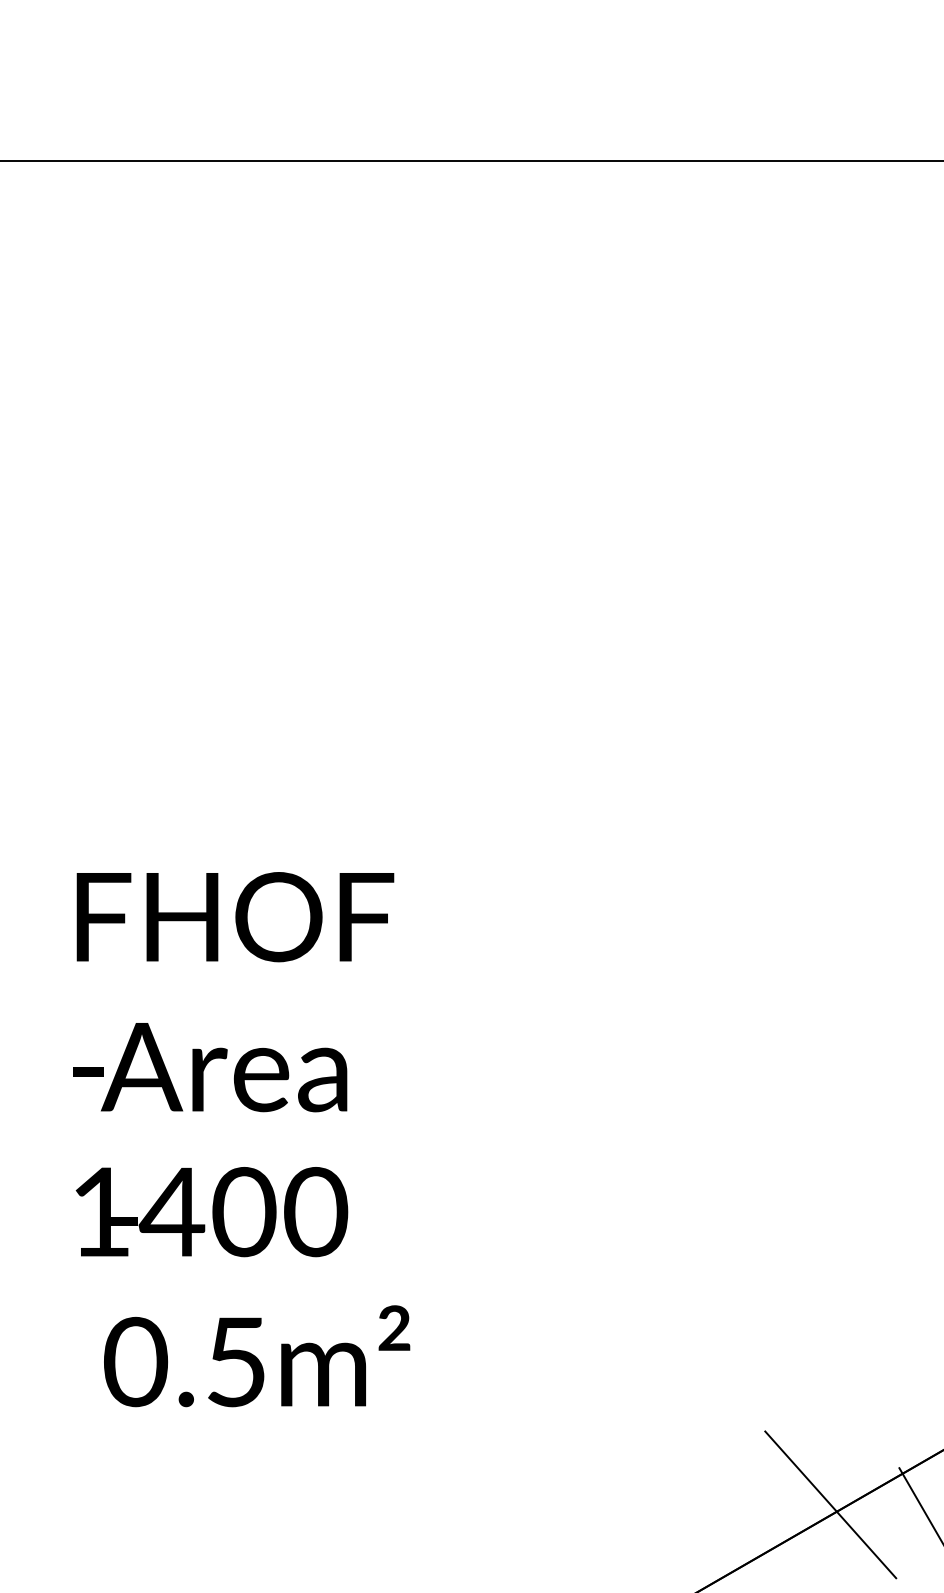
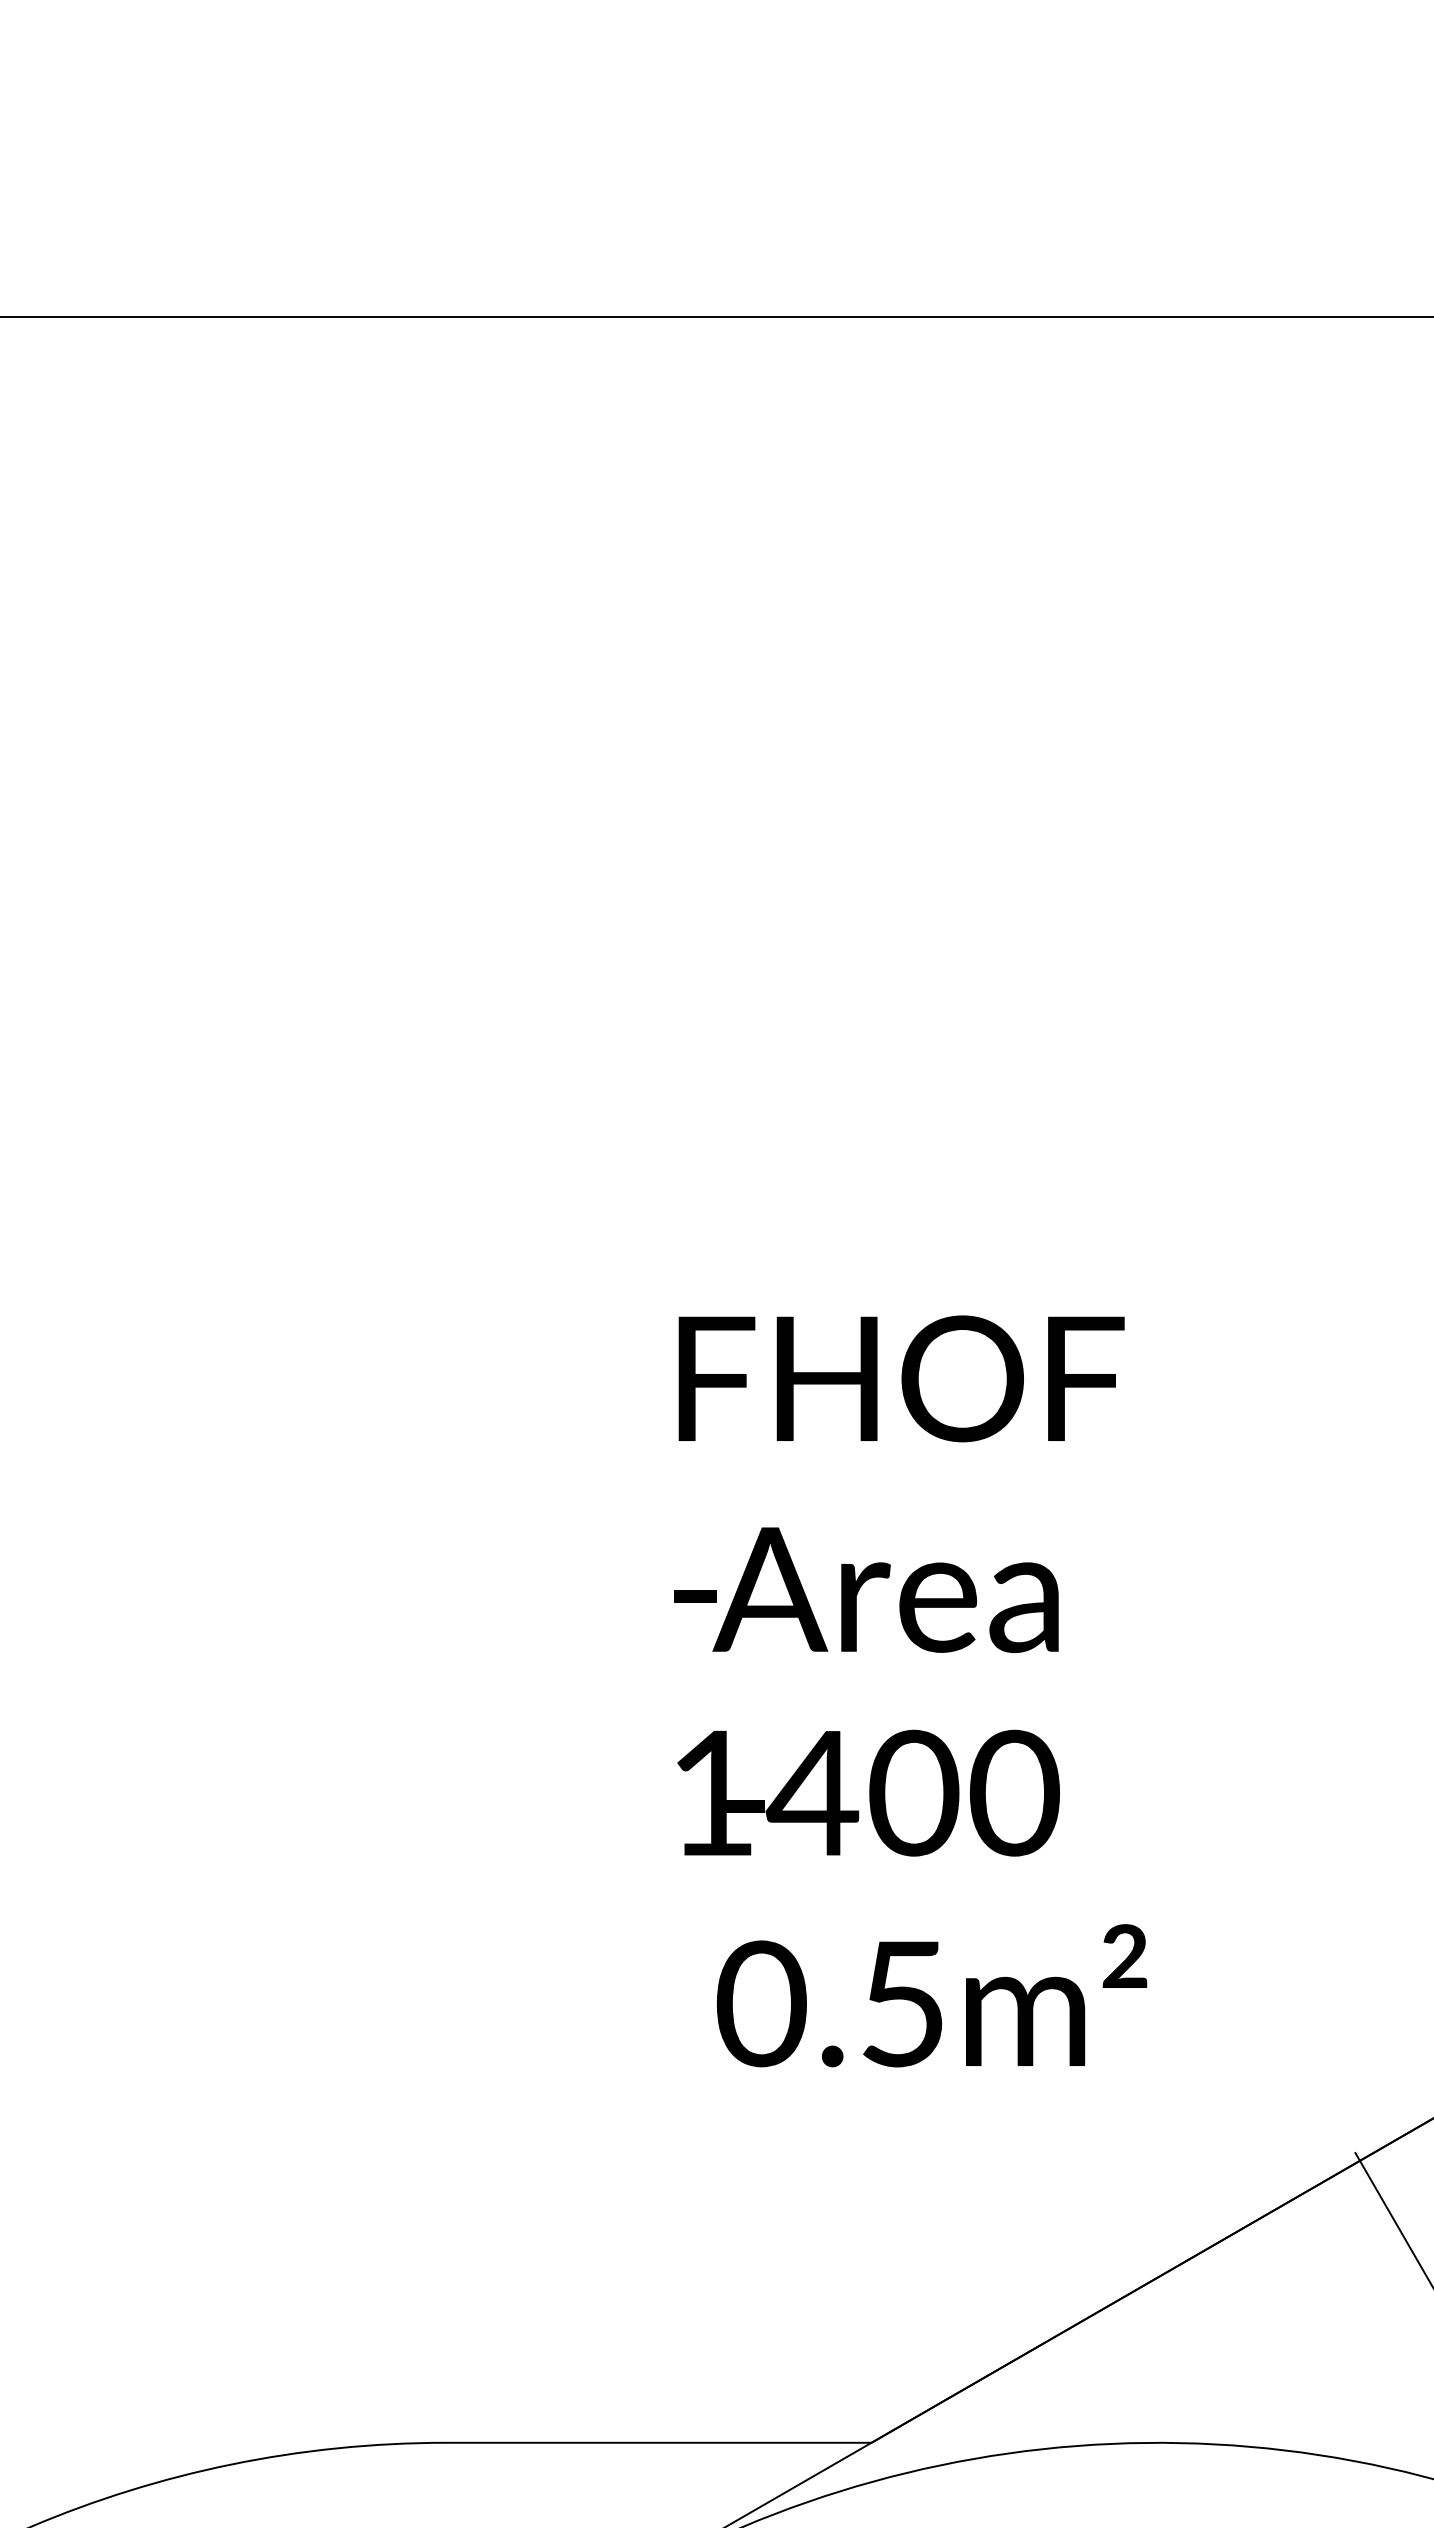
text: (241, 1139) -> (910, 1691), moved
line: (830, 1504) -> (1258, 2204), removed

